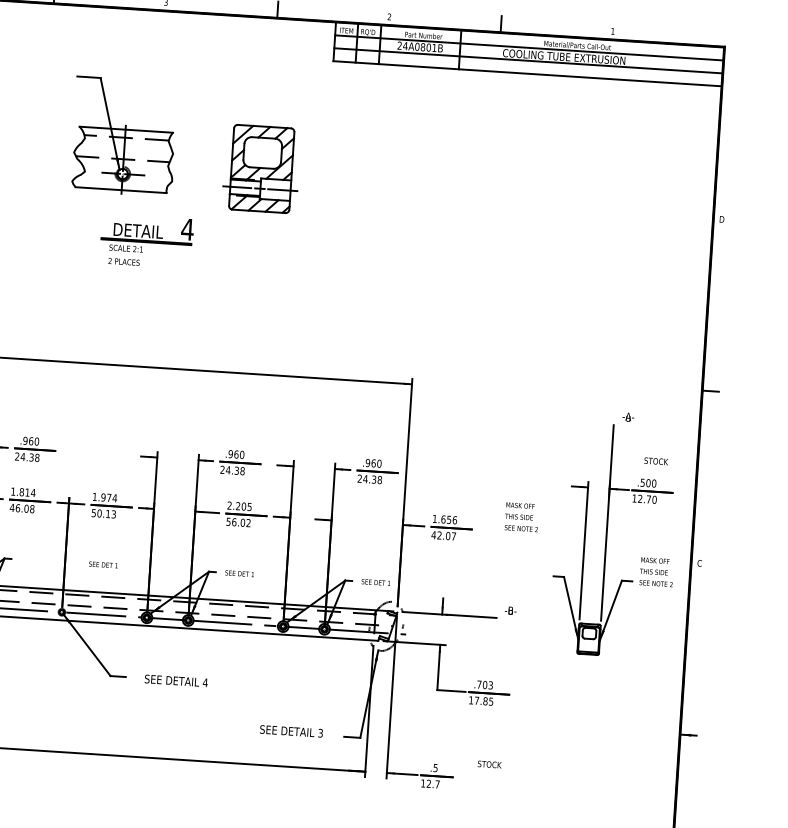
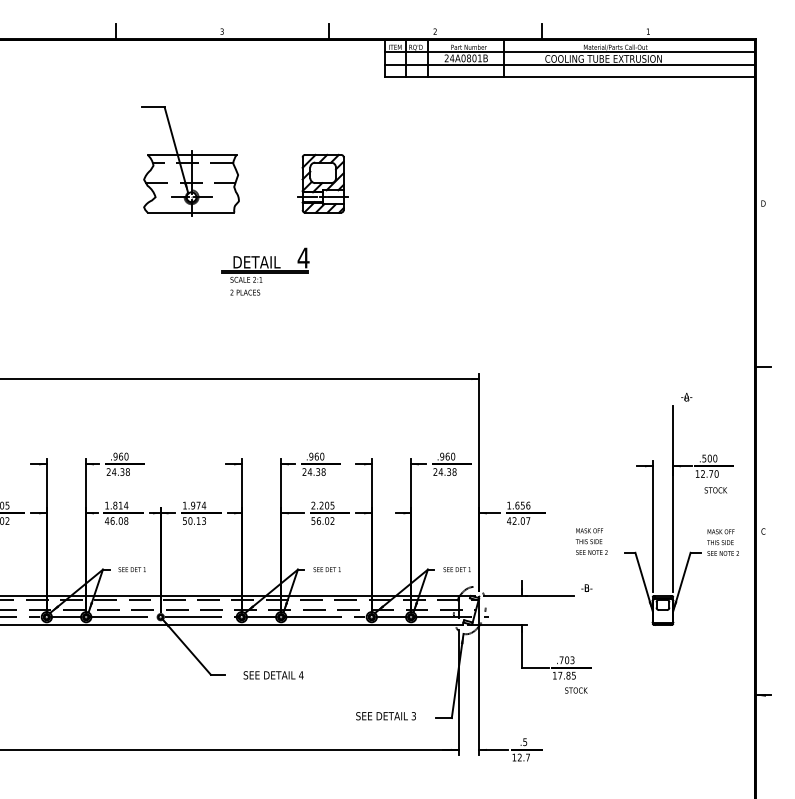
part: (260, 168) -> (322, 183), size x0.71
part: (146, 241) -> (265, 271), moved
text: (655, 461) -> (715, 490), moved
text: (521, 517) -> (591, 541), moved
text: (102, 564) -> (131, 569), moved
text: (489, 764) -> (576, 690), moved

